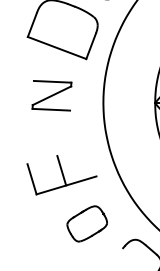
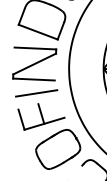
part: (51, 95) -> (34, 63), size x1.67
line: (54, 139) -> (36, 93), added
part: (87, 223) -> (58, 149), size x1.67

